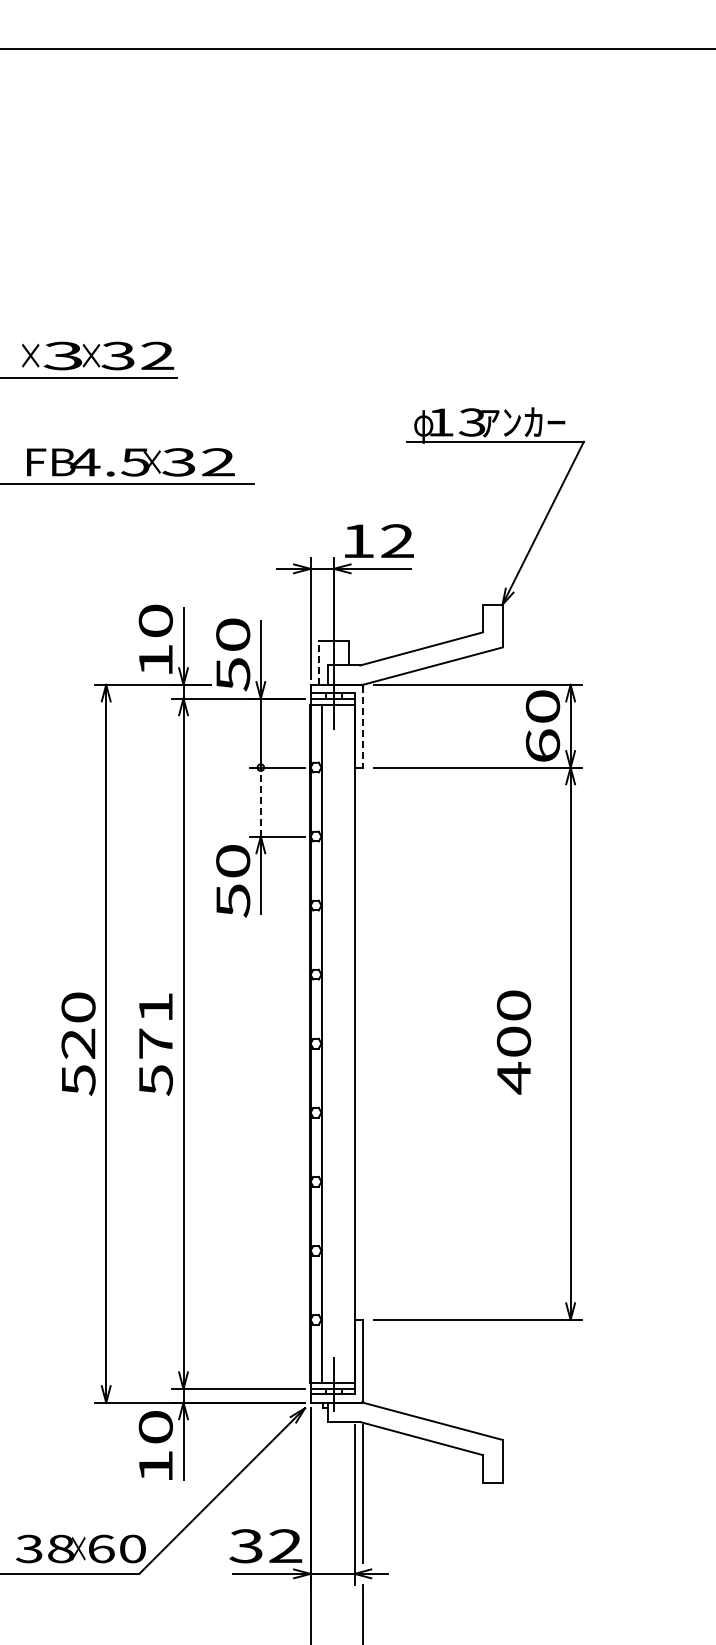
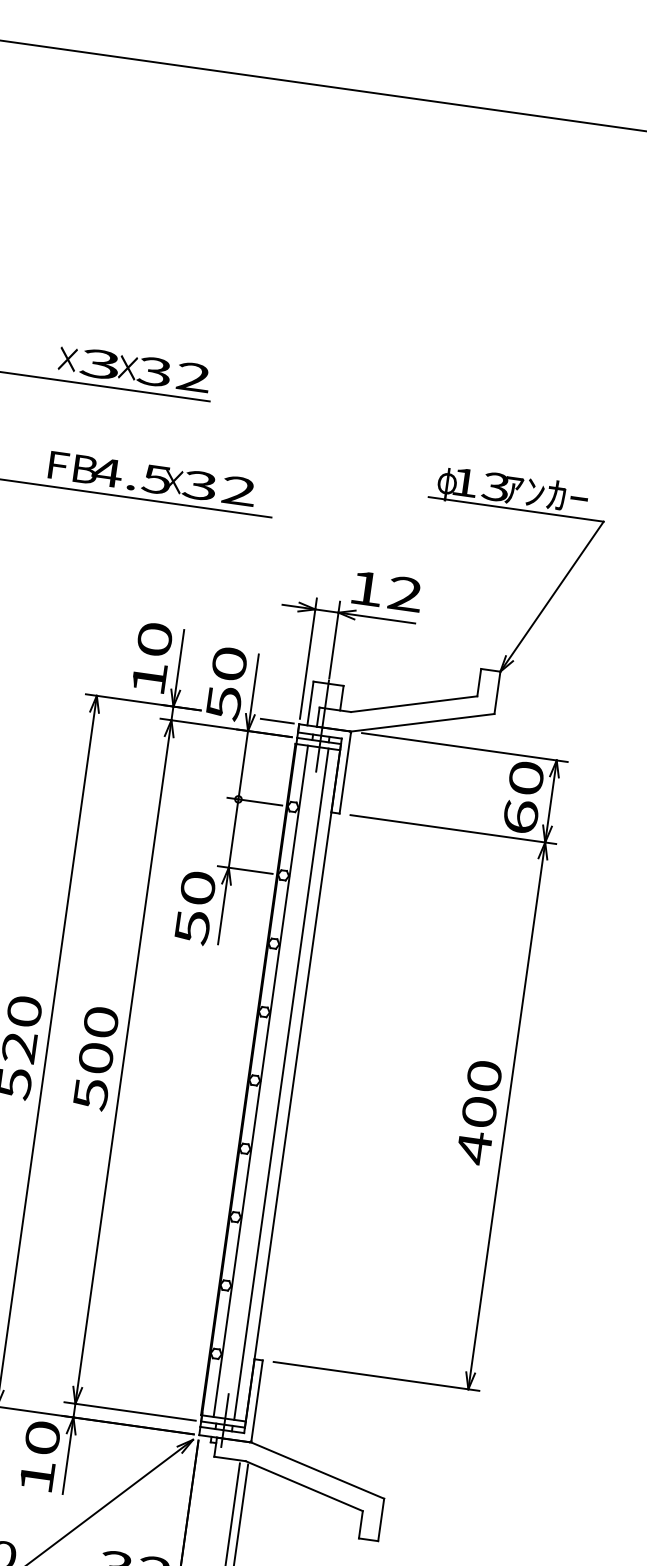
line: (318, 662) -> (310, 703), dashed -> solid
line: (288, 684) -> (277, 720), added
line: (363, 726) -> (345, 772), dashed -> solid
line: (260, 802) -> (233, 833), dashed -> solid
text: (155, 1025) -> (98, 1040), 571 -> 500
text: (514, 1042) -> (479, 1112), moved
line: (343, 1043) -> (281, 1084), added

